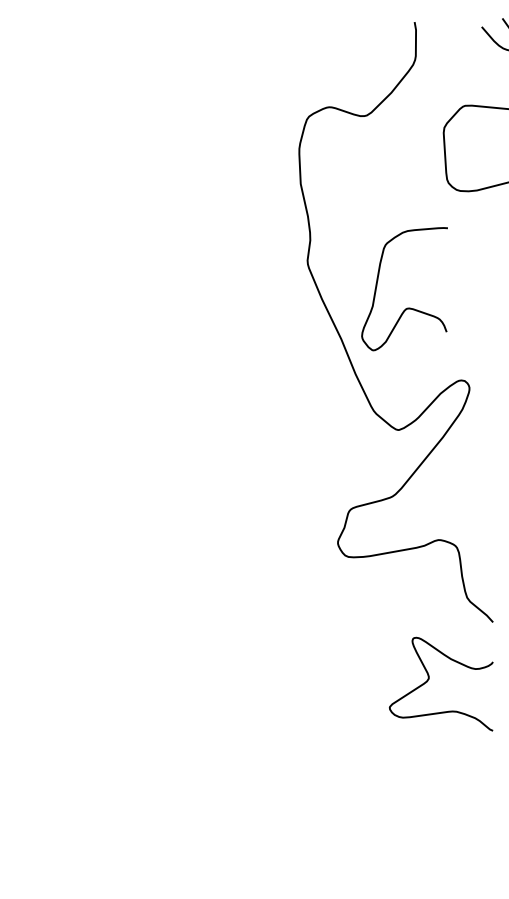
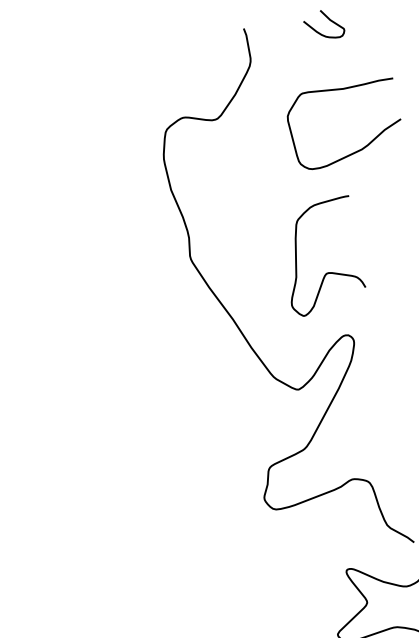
curve: (407, 307) -> (327, 272), moved

